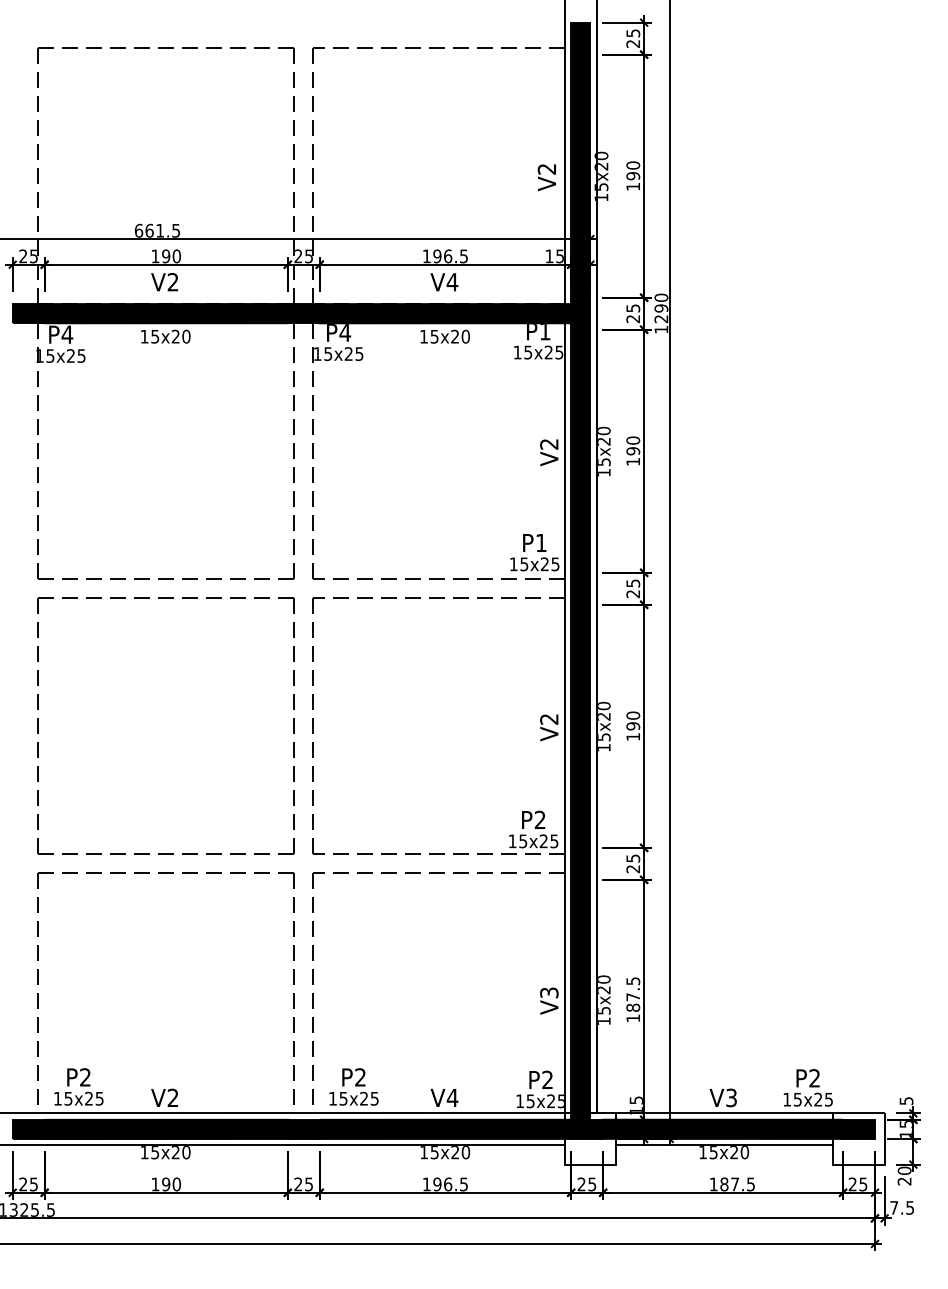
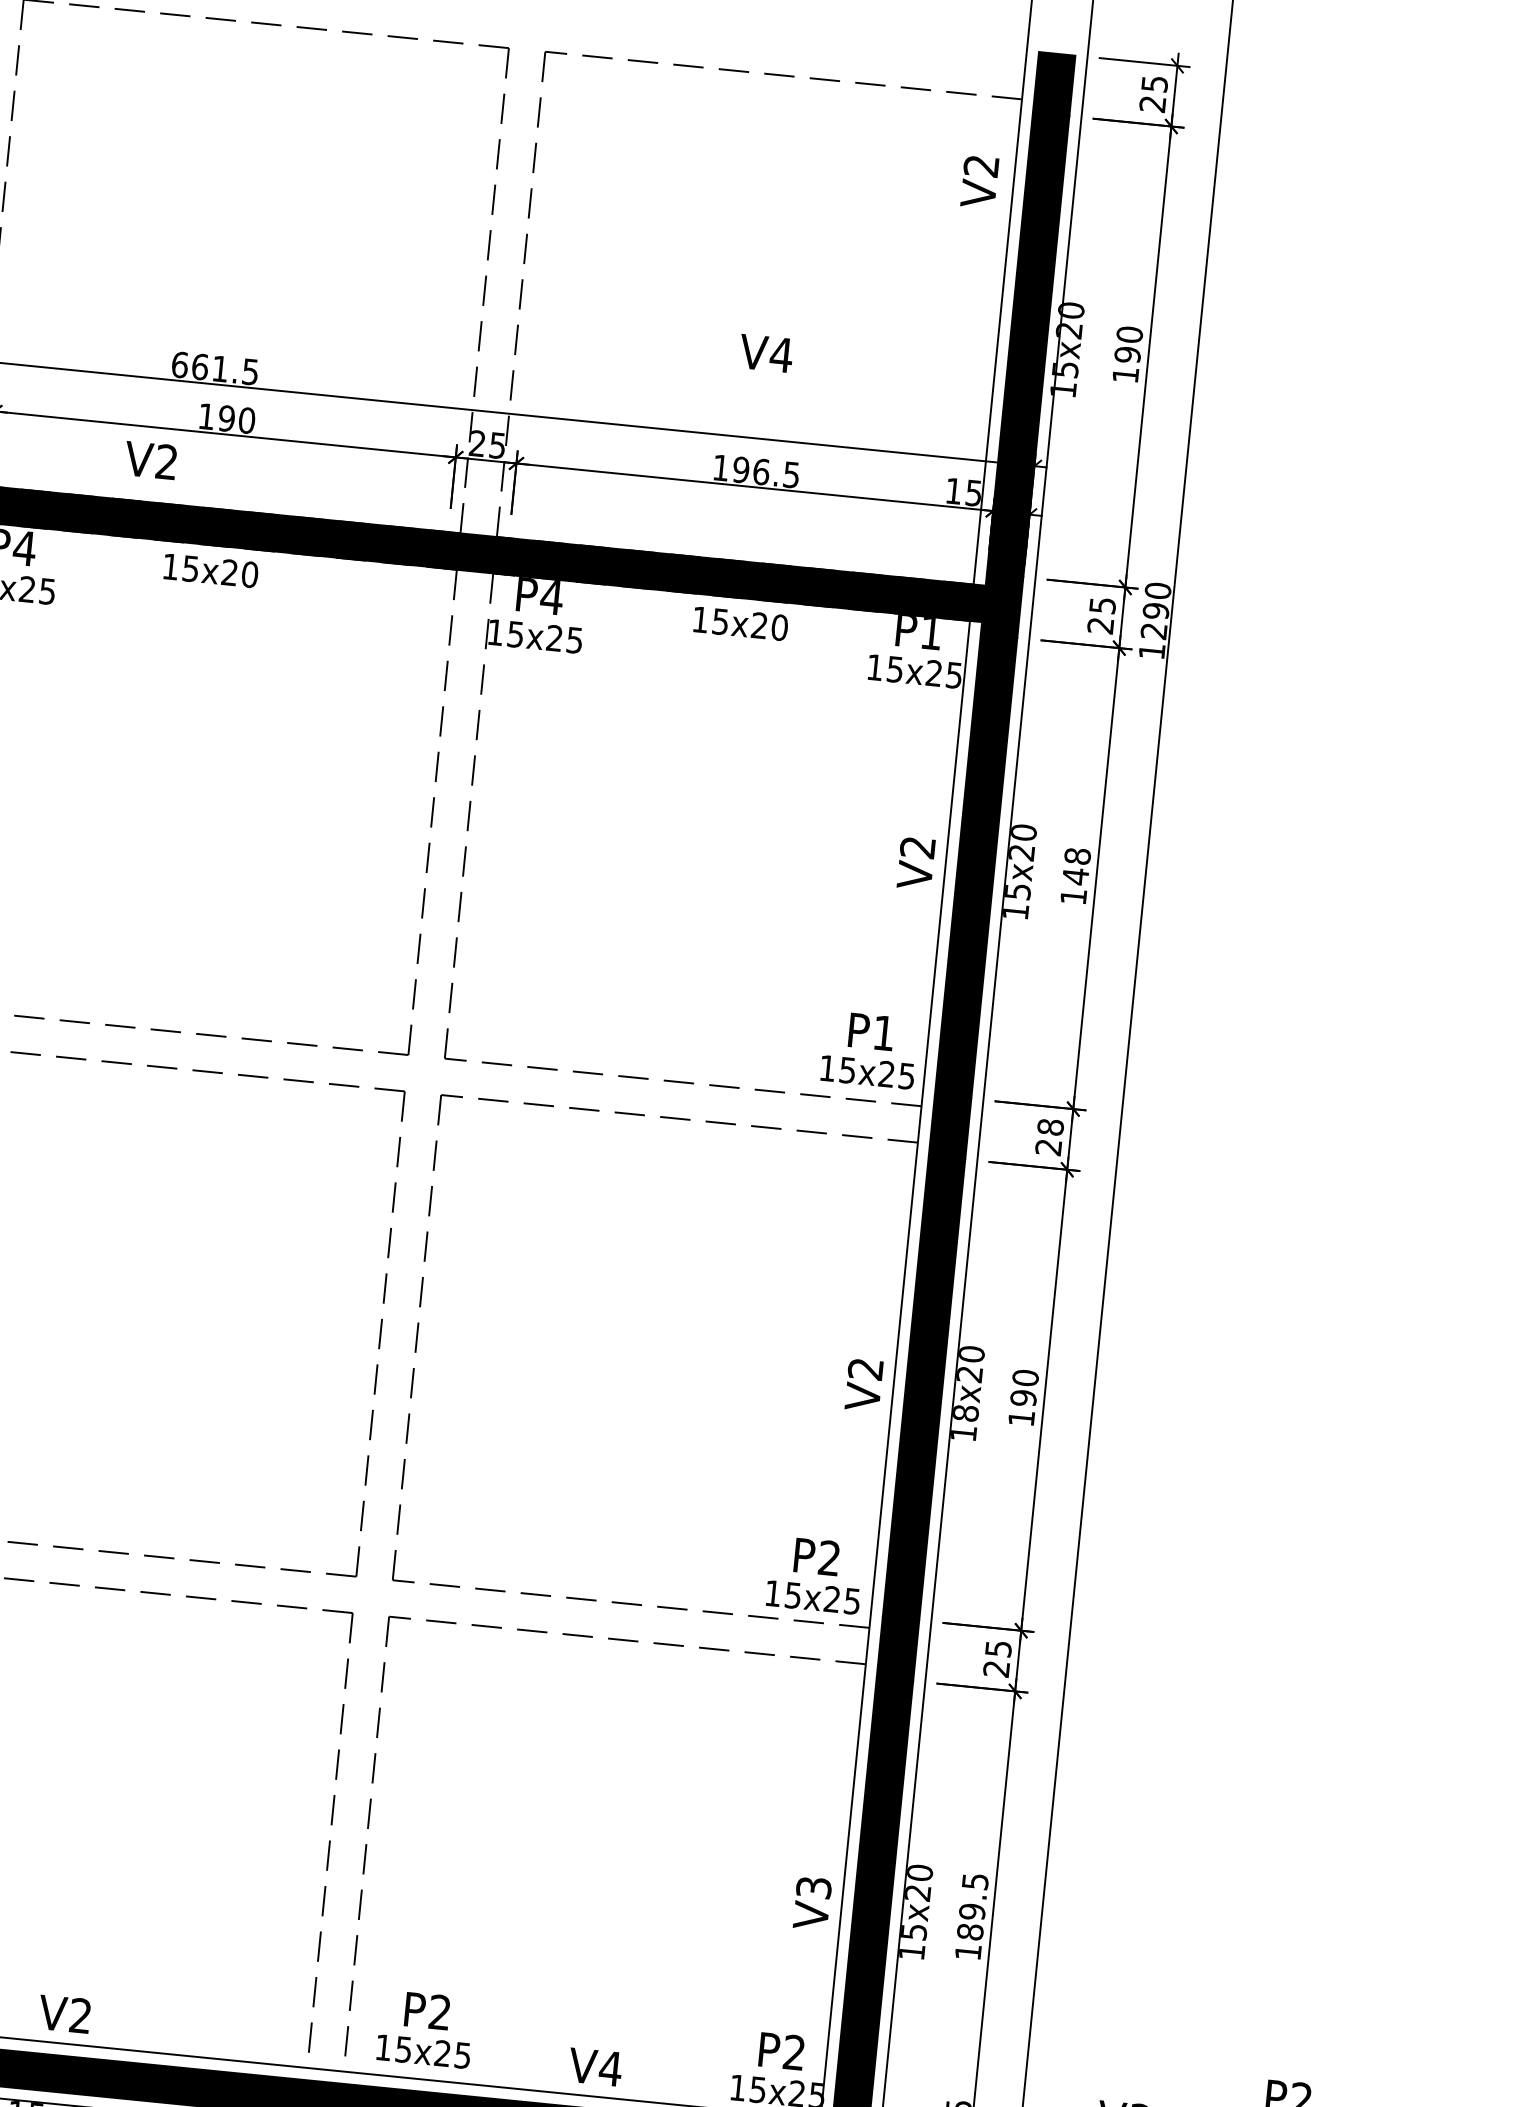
text: (546, 177) -> (978, 181), moved
text: (164, 282) -> (150, 460), moved
text: (444, 282) -> (766, 353), moved
text: (633, 445) -> (1077, 865), 190 -> 148
text: (633, 583) -> (1051, 1127), 25 -> 28
text: (604, 737) -> (966, 1413), 15x20 -> 18x20
text: (633, 997) -> (972, 1912), 187.5 -> 189.5

